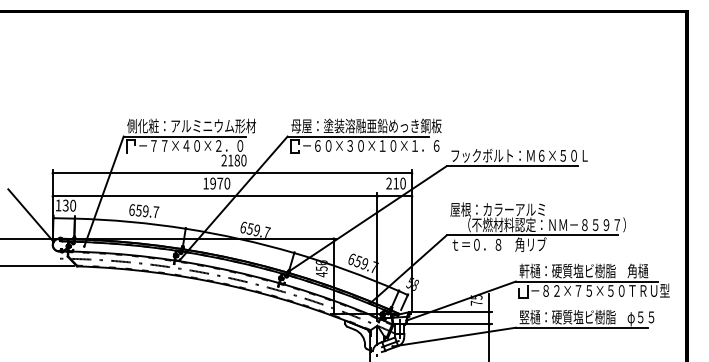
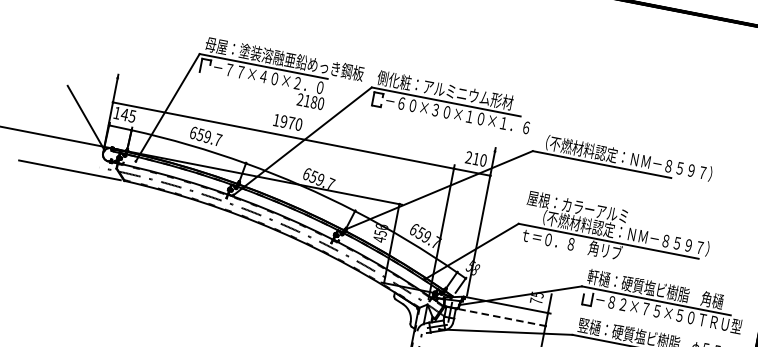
text: (202, 125) -> (284, 58), 側化粧：アルミニウム形材 -> 母屋：塗装溶融亜鉛めっき鋼板
text: (366, 125) -> (456, 91), 母屋：塗装溶融亜鉛めっき鋼板 -> 側化粧：アルミニウム形材
text: (533, 155) -> (626, 157), フックボルト：Ｍ６×５０Ｌ -> （不燃材料認定：ＮＭ－８５９７）
line: (232, 173) -> (306, 115), removed
text: (69, 205) -> (128, 115), 130 -> 145
line: (449, 324) -> (503, 317), solid -> dashed

